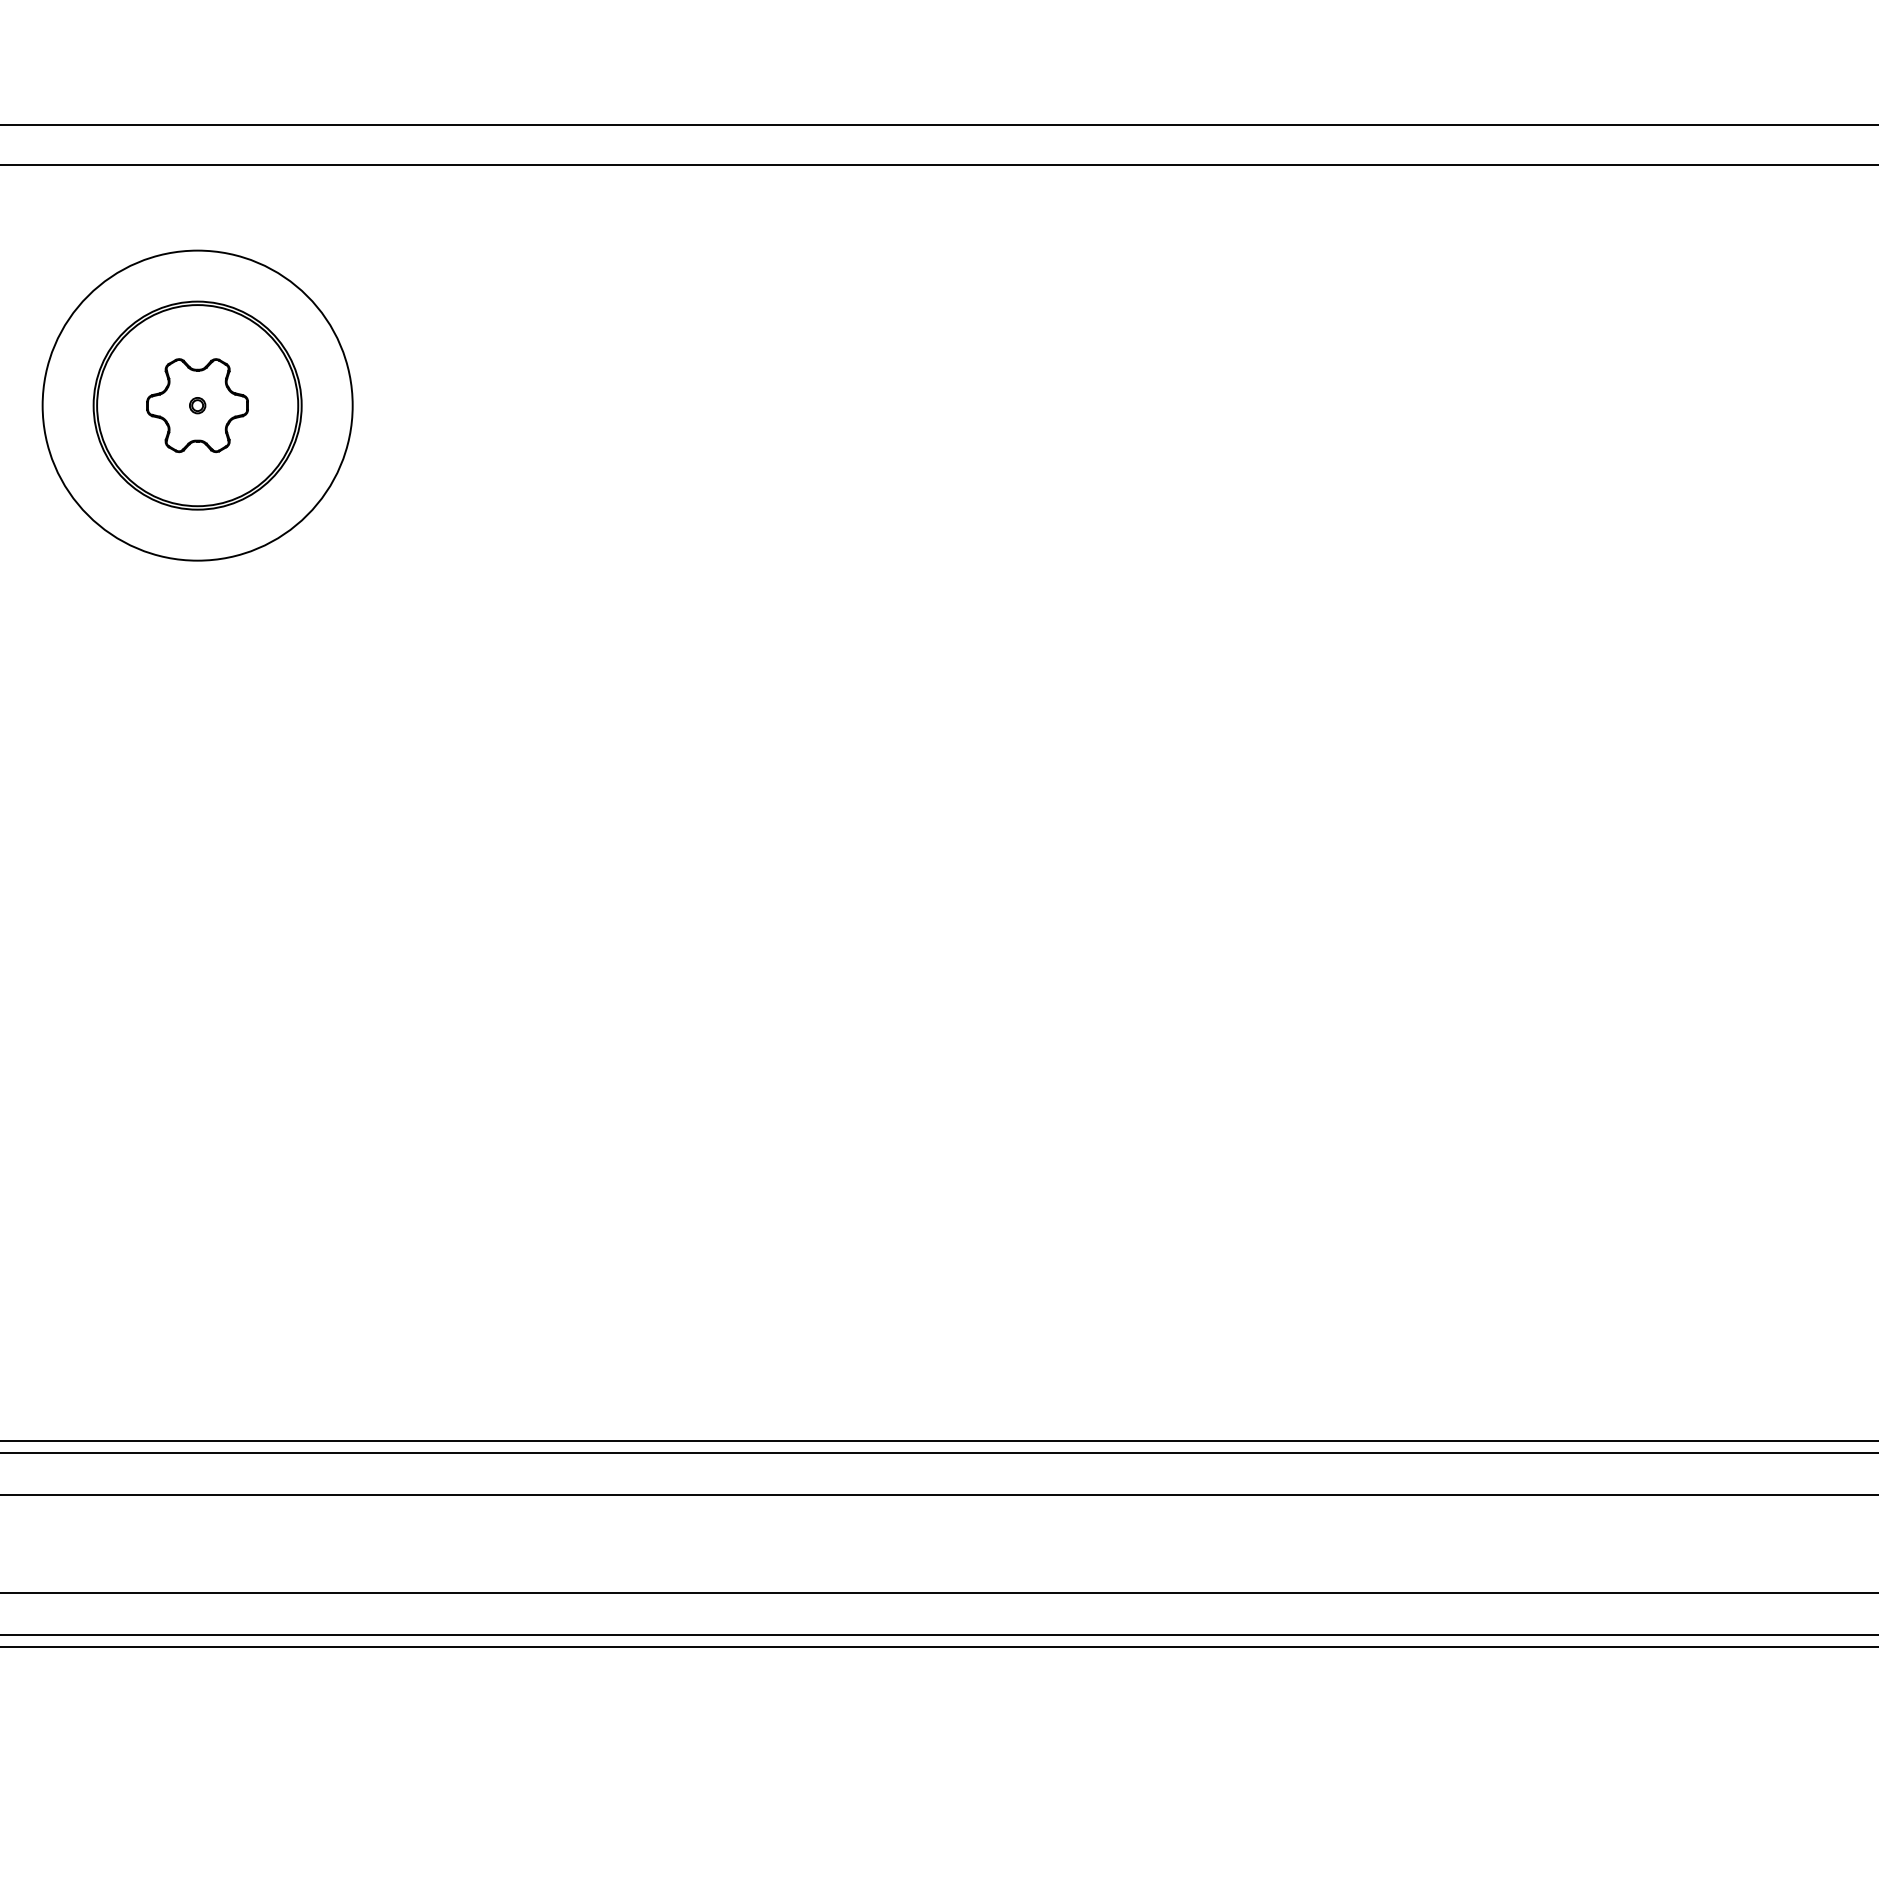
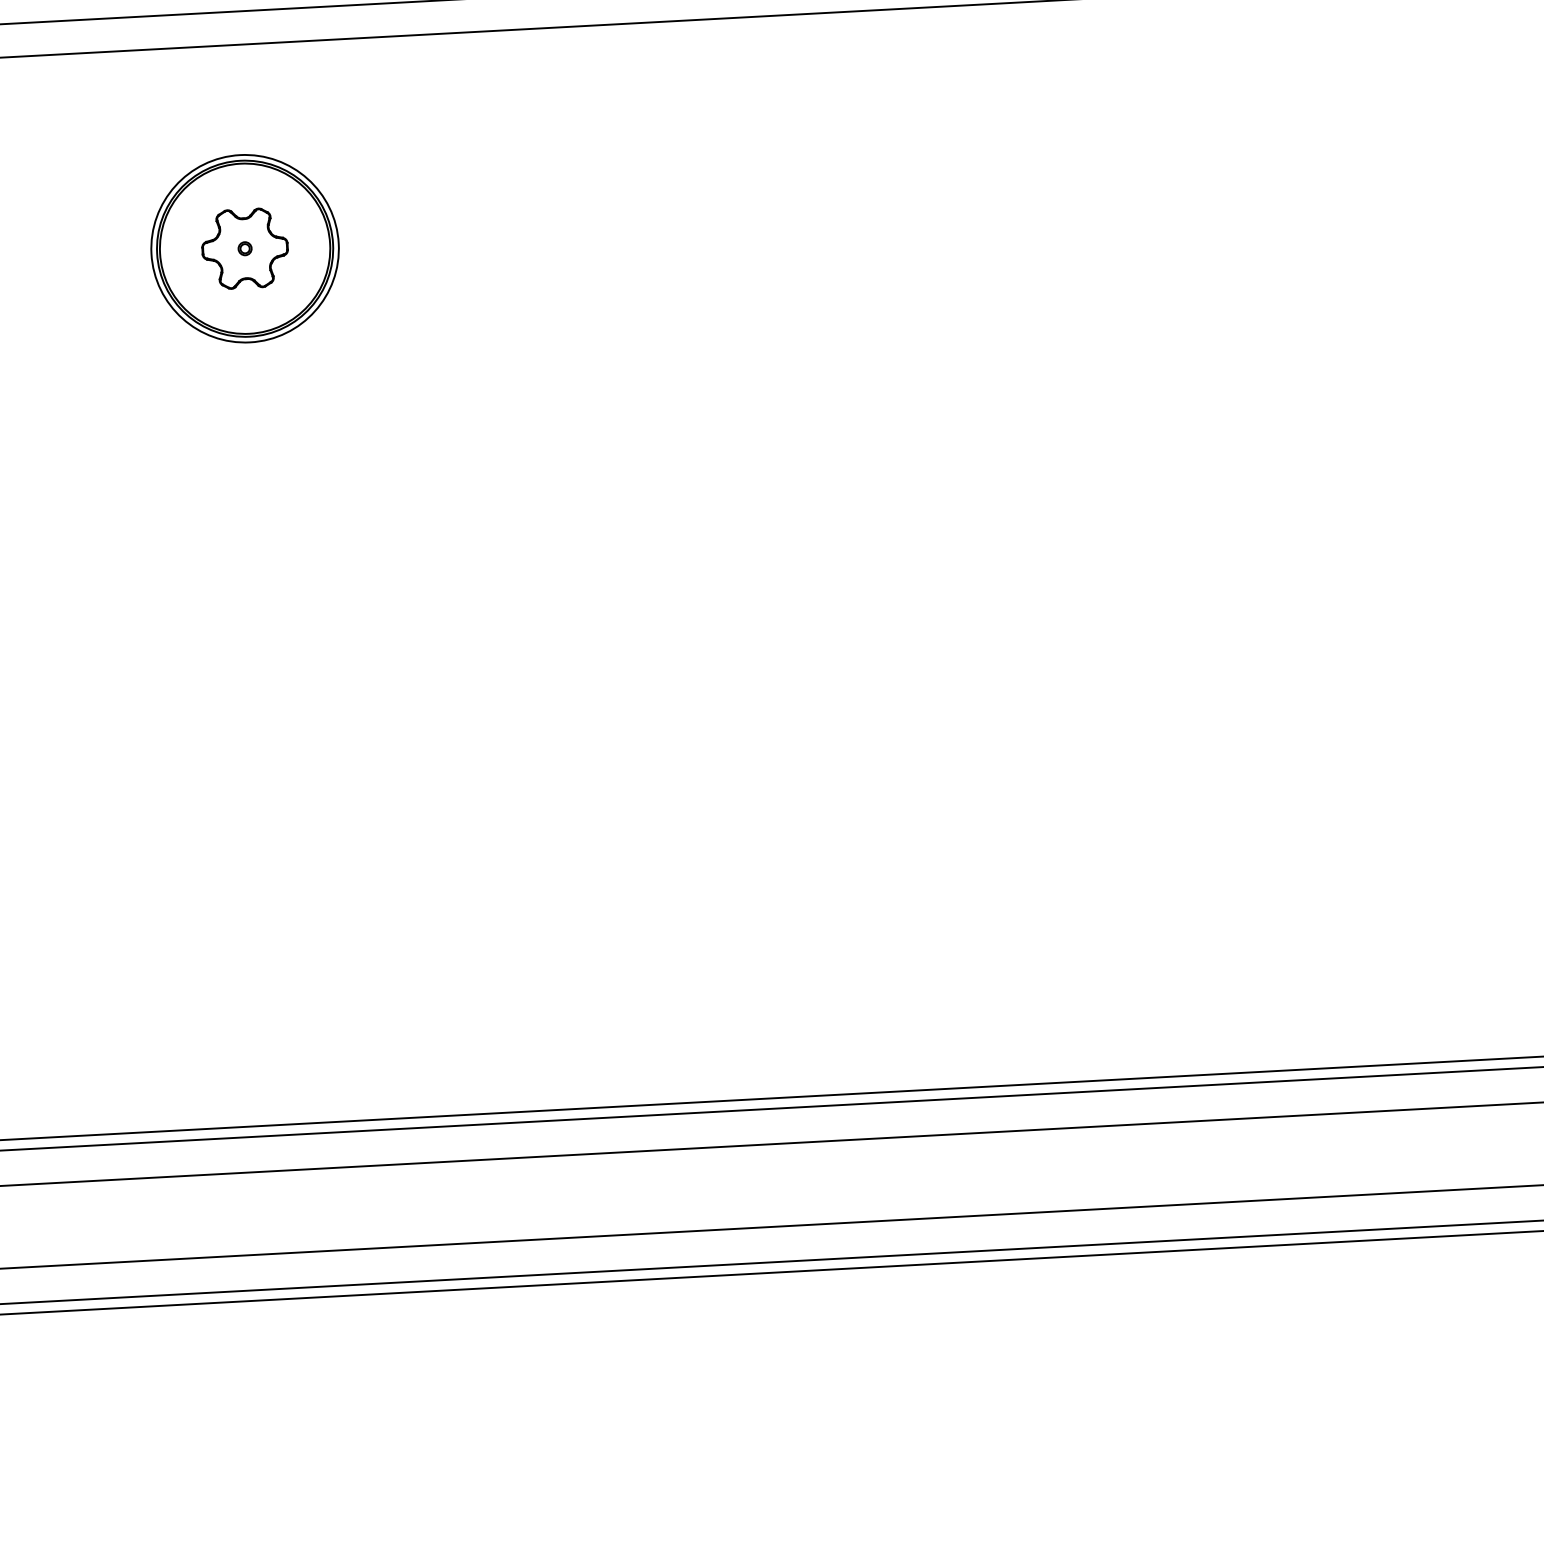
circle: (197, 405) -> (244, 248), size x0.71

